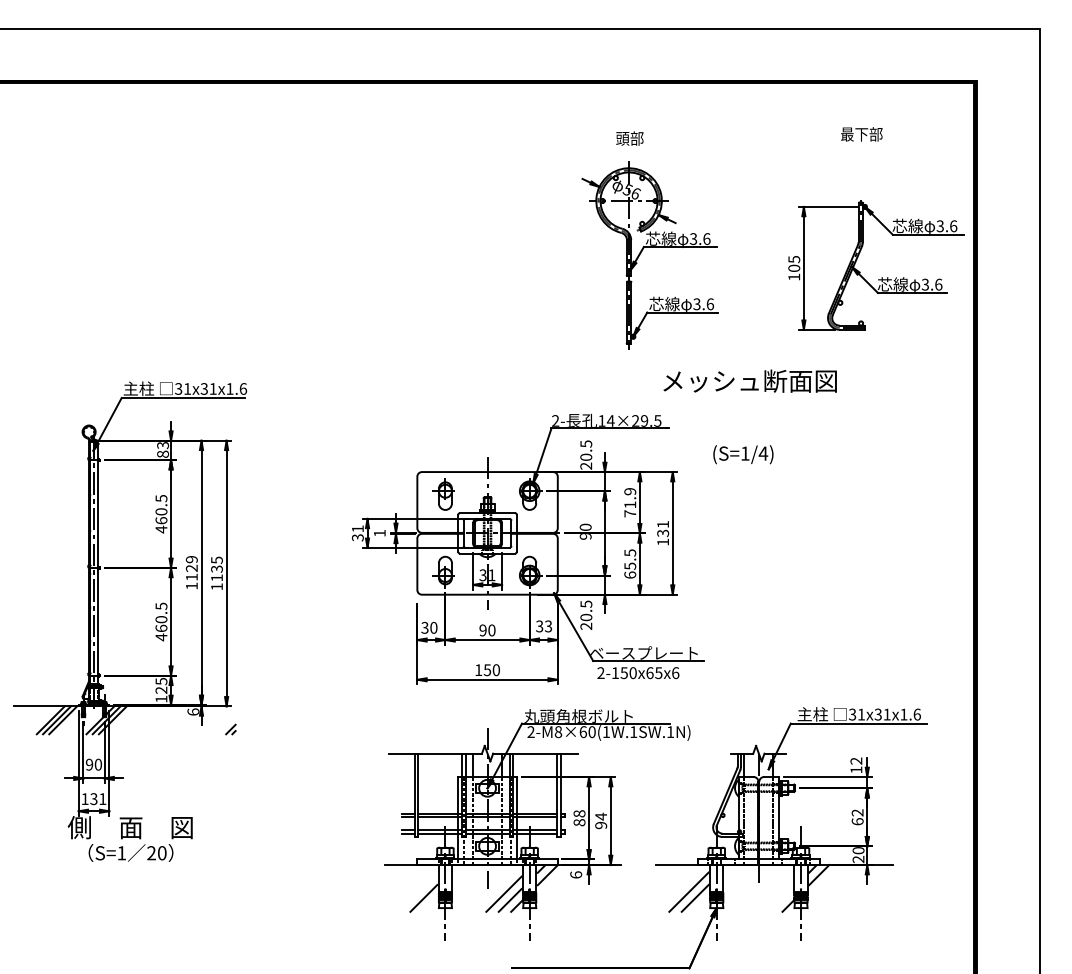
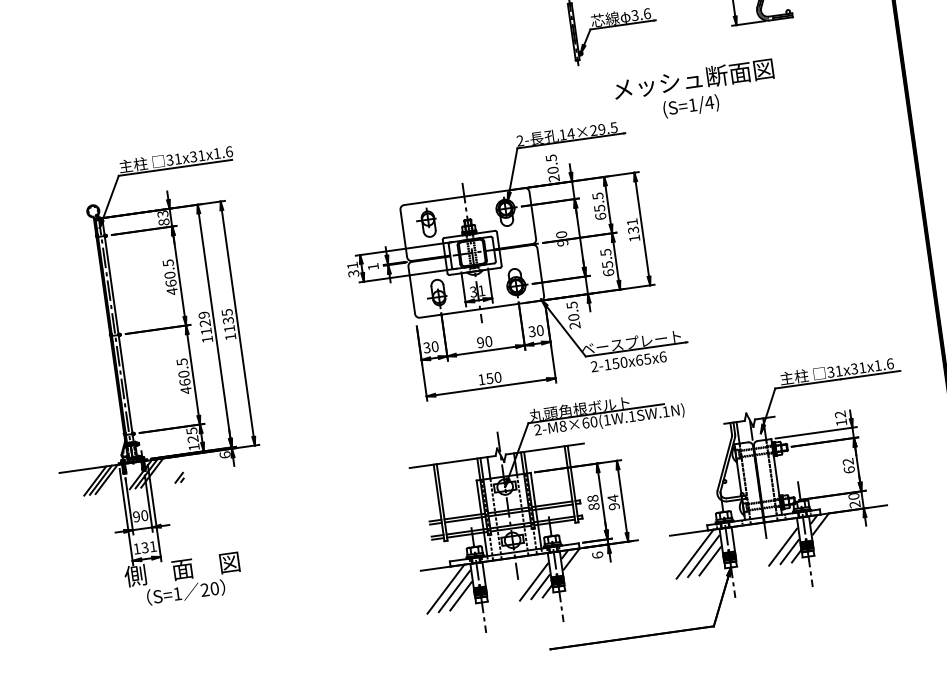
text: (743, 454) -> (691, 106), moved
text: (630, 502) -> (599, 206), 71.9 -> 65.5
text: (548, 626) -> (540, 330), 33 -> 30
part: (230, 729) -> (178, 477), moved
line: (408, 888) -> (445, 589), added
line: (679, 888) -> (694, 554), added
line: (417, 891) -> (454, 590), added
line: (774, 893) -> (782, 546), added
line: (781, 900) -> (789, 552), added

